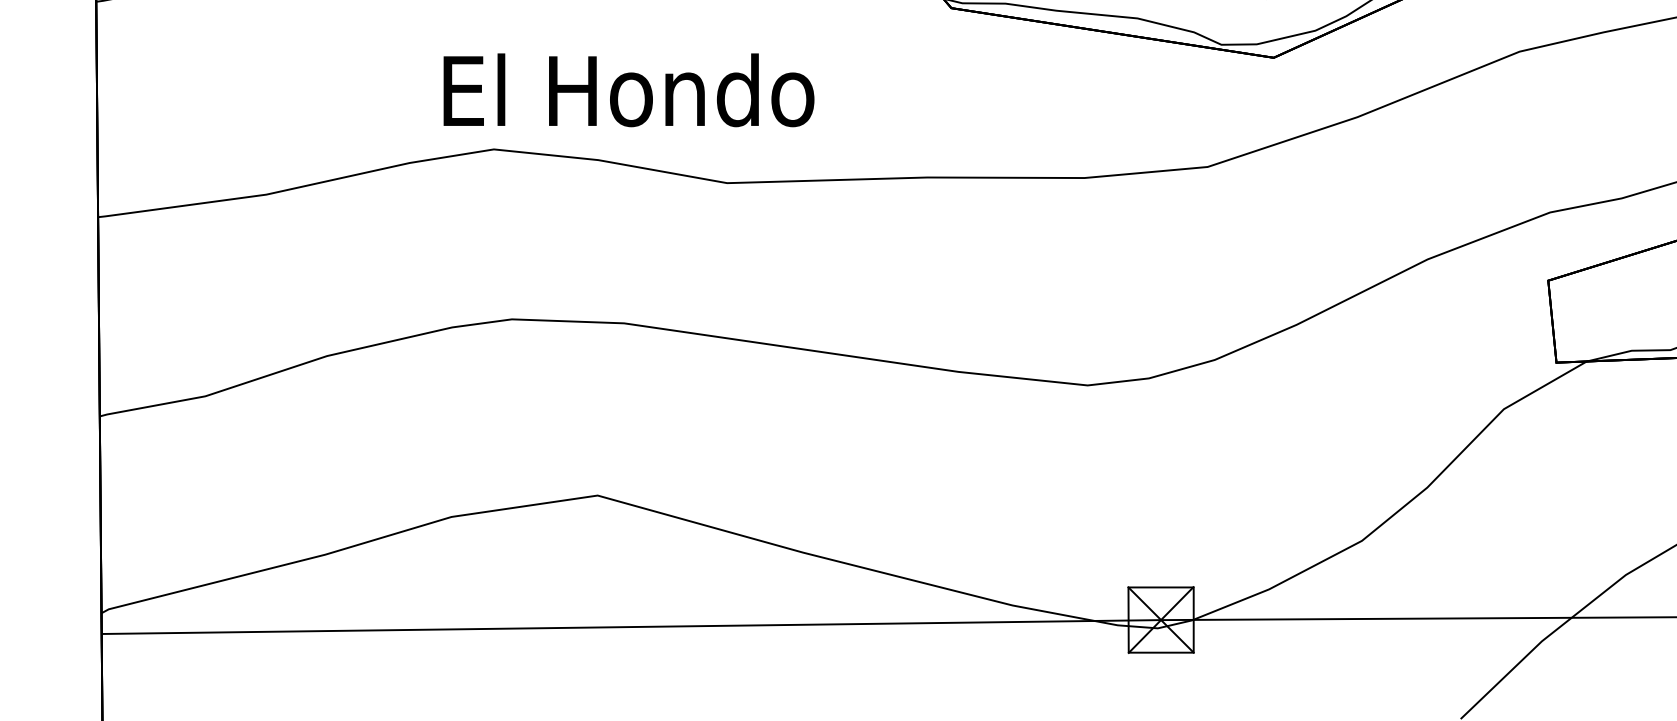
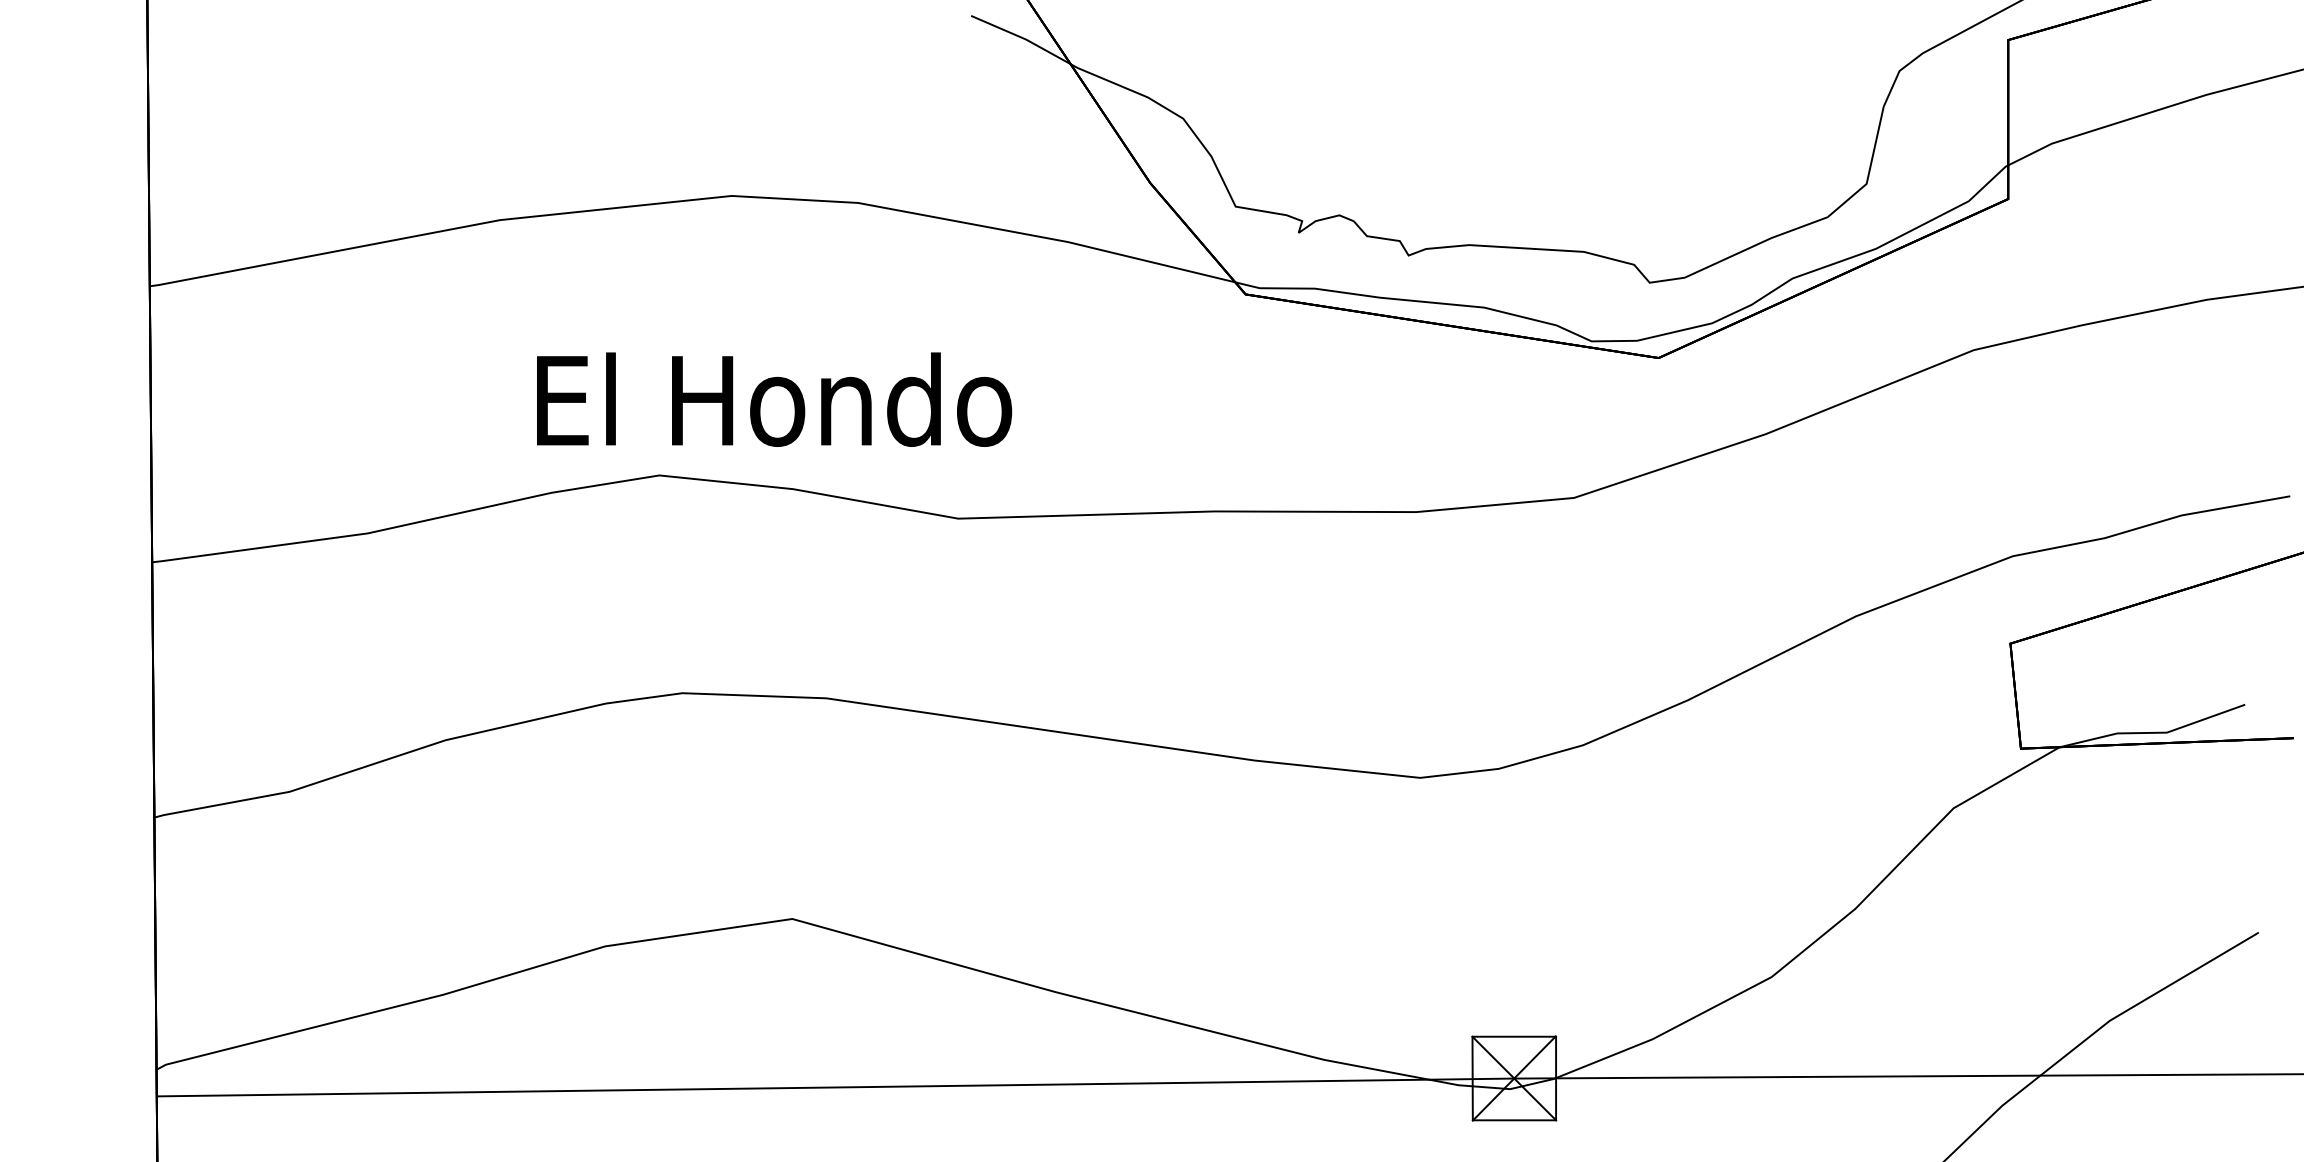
text: (629, 90) -> (774, 399), moved

